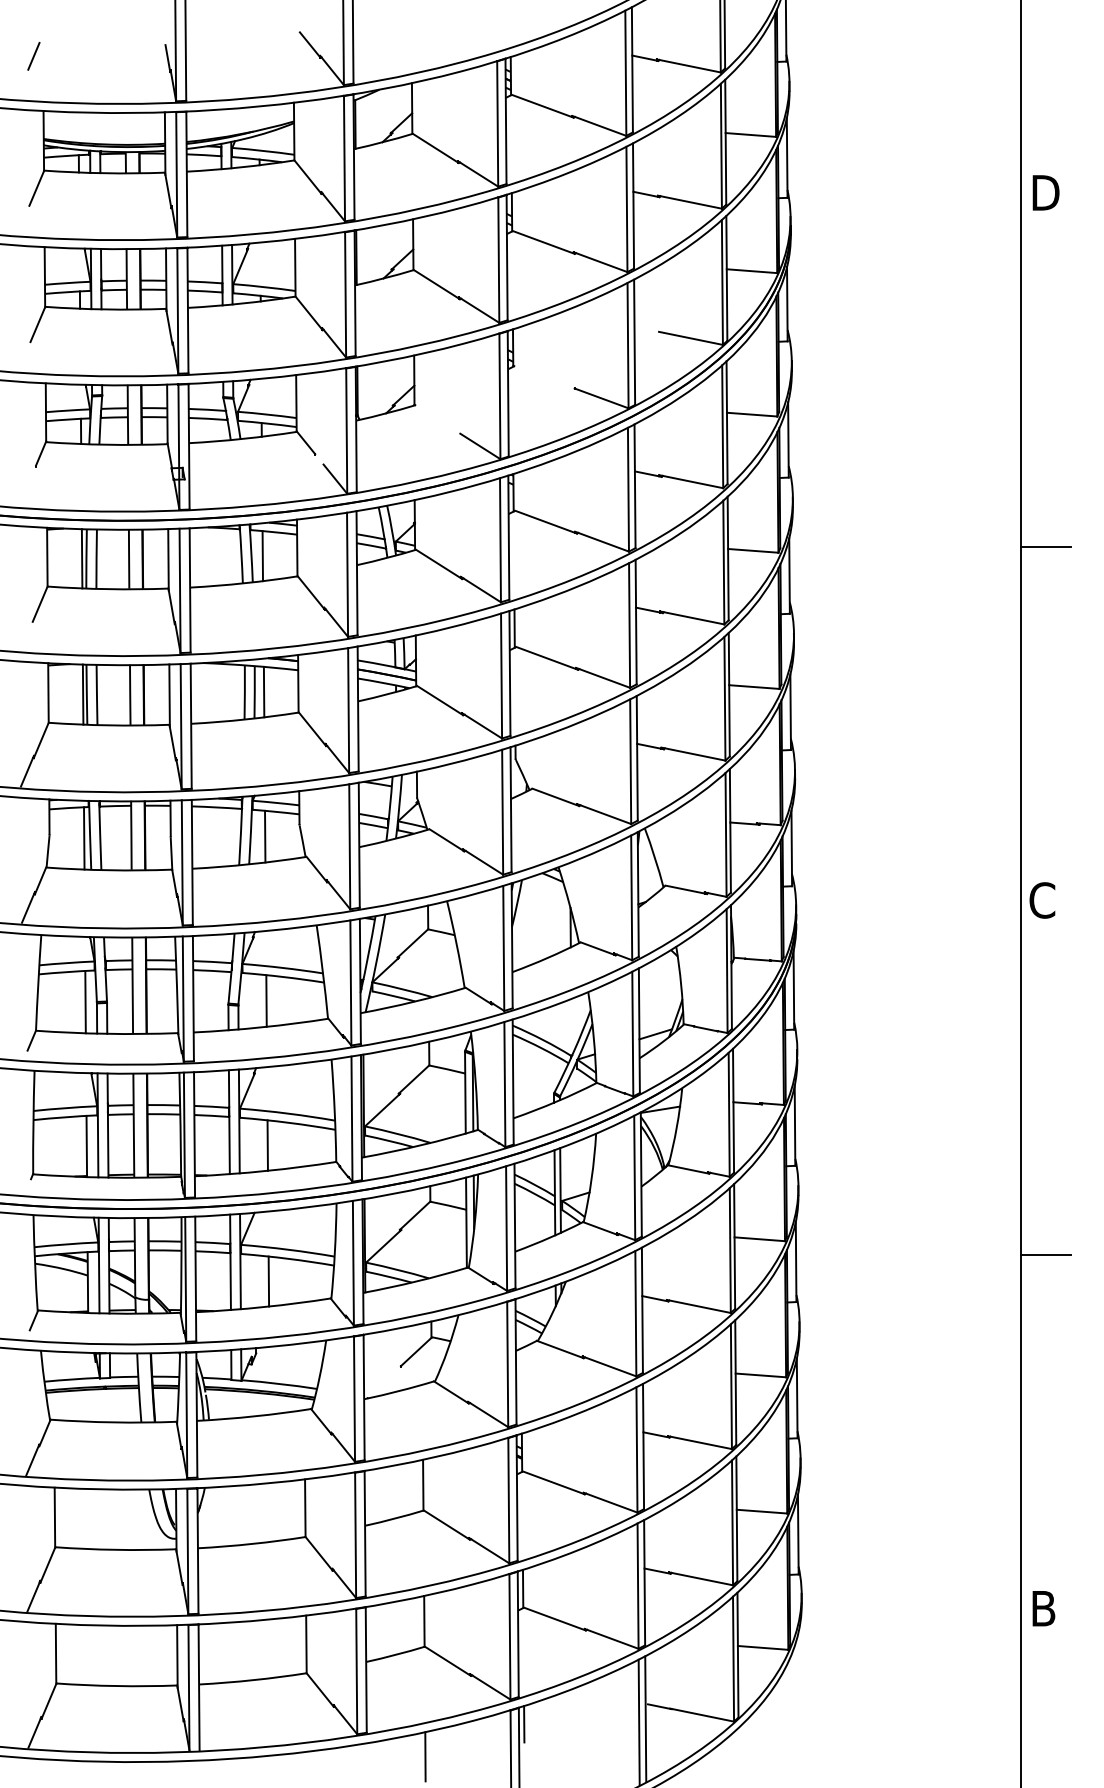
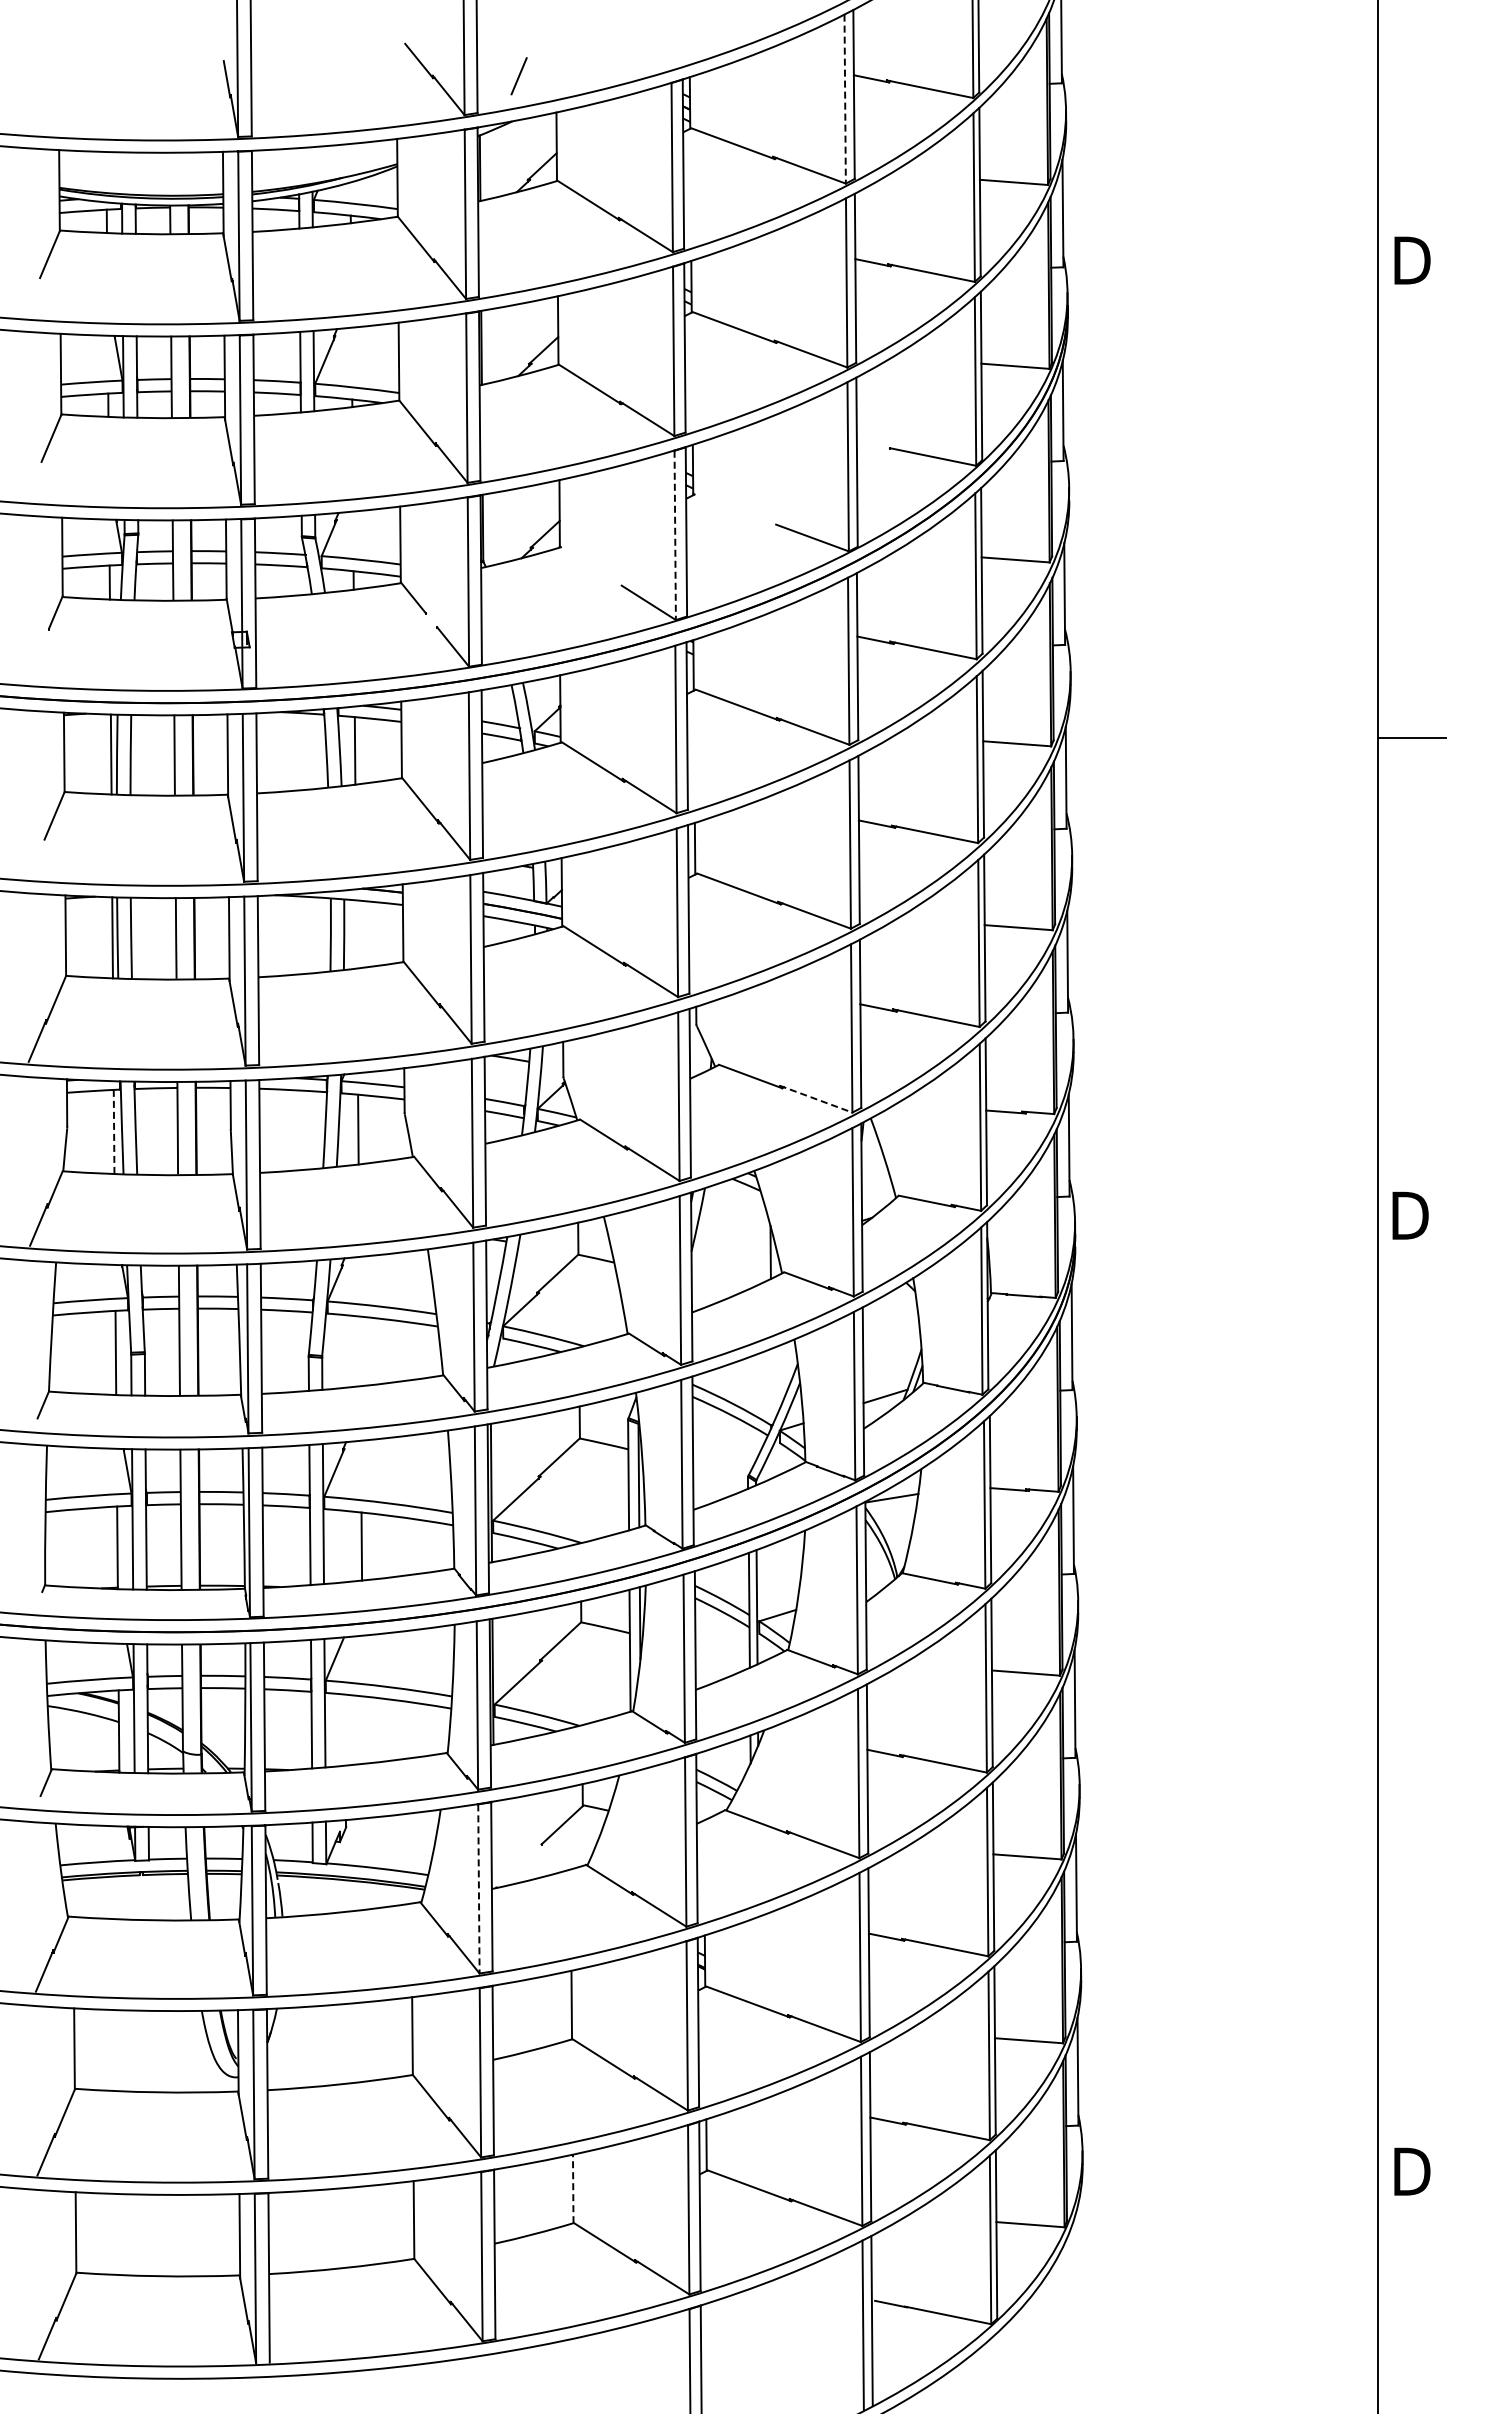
line: (33, 56) -> (518, 76), moved
line: (626, 73) -> (845, 99), solid -> dashed
line: (500, 396) -> (675, 535), solid -> dashed
line: (263, 692) -> (356, 934), removed
line: (604, 814) -> (816, 1099), solid -> dashed
line: (84, 838) -> (114, 1132), solid -> dashed
text: (1043, 900) -> (1409, 1215), C -> D
line: (266, 1001) -> (359, 1351), removed
line: (1045, 1254) -> (1411, 1693), removed
line: (269, 1281) -> (363, 1729), removed
line: (354, 1398) -> (478, 1888), solid -> dashed
text: (1048, 1608) -> (1415, 2171), B -> D
line: (424, 1621) -> (573, 2188), solid -> dashed
line: (523, 1724) -> (707, 2327), removed
line: (425, 1756) -> (574, 2371), removed

